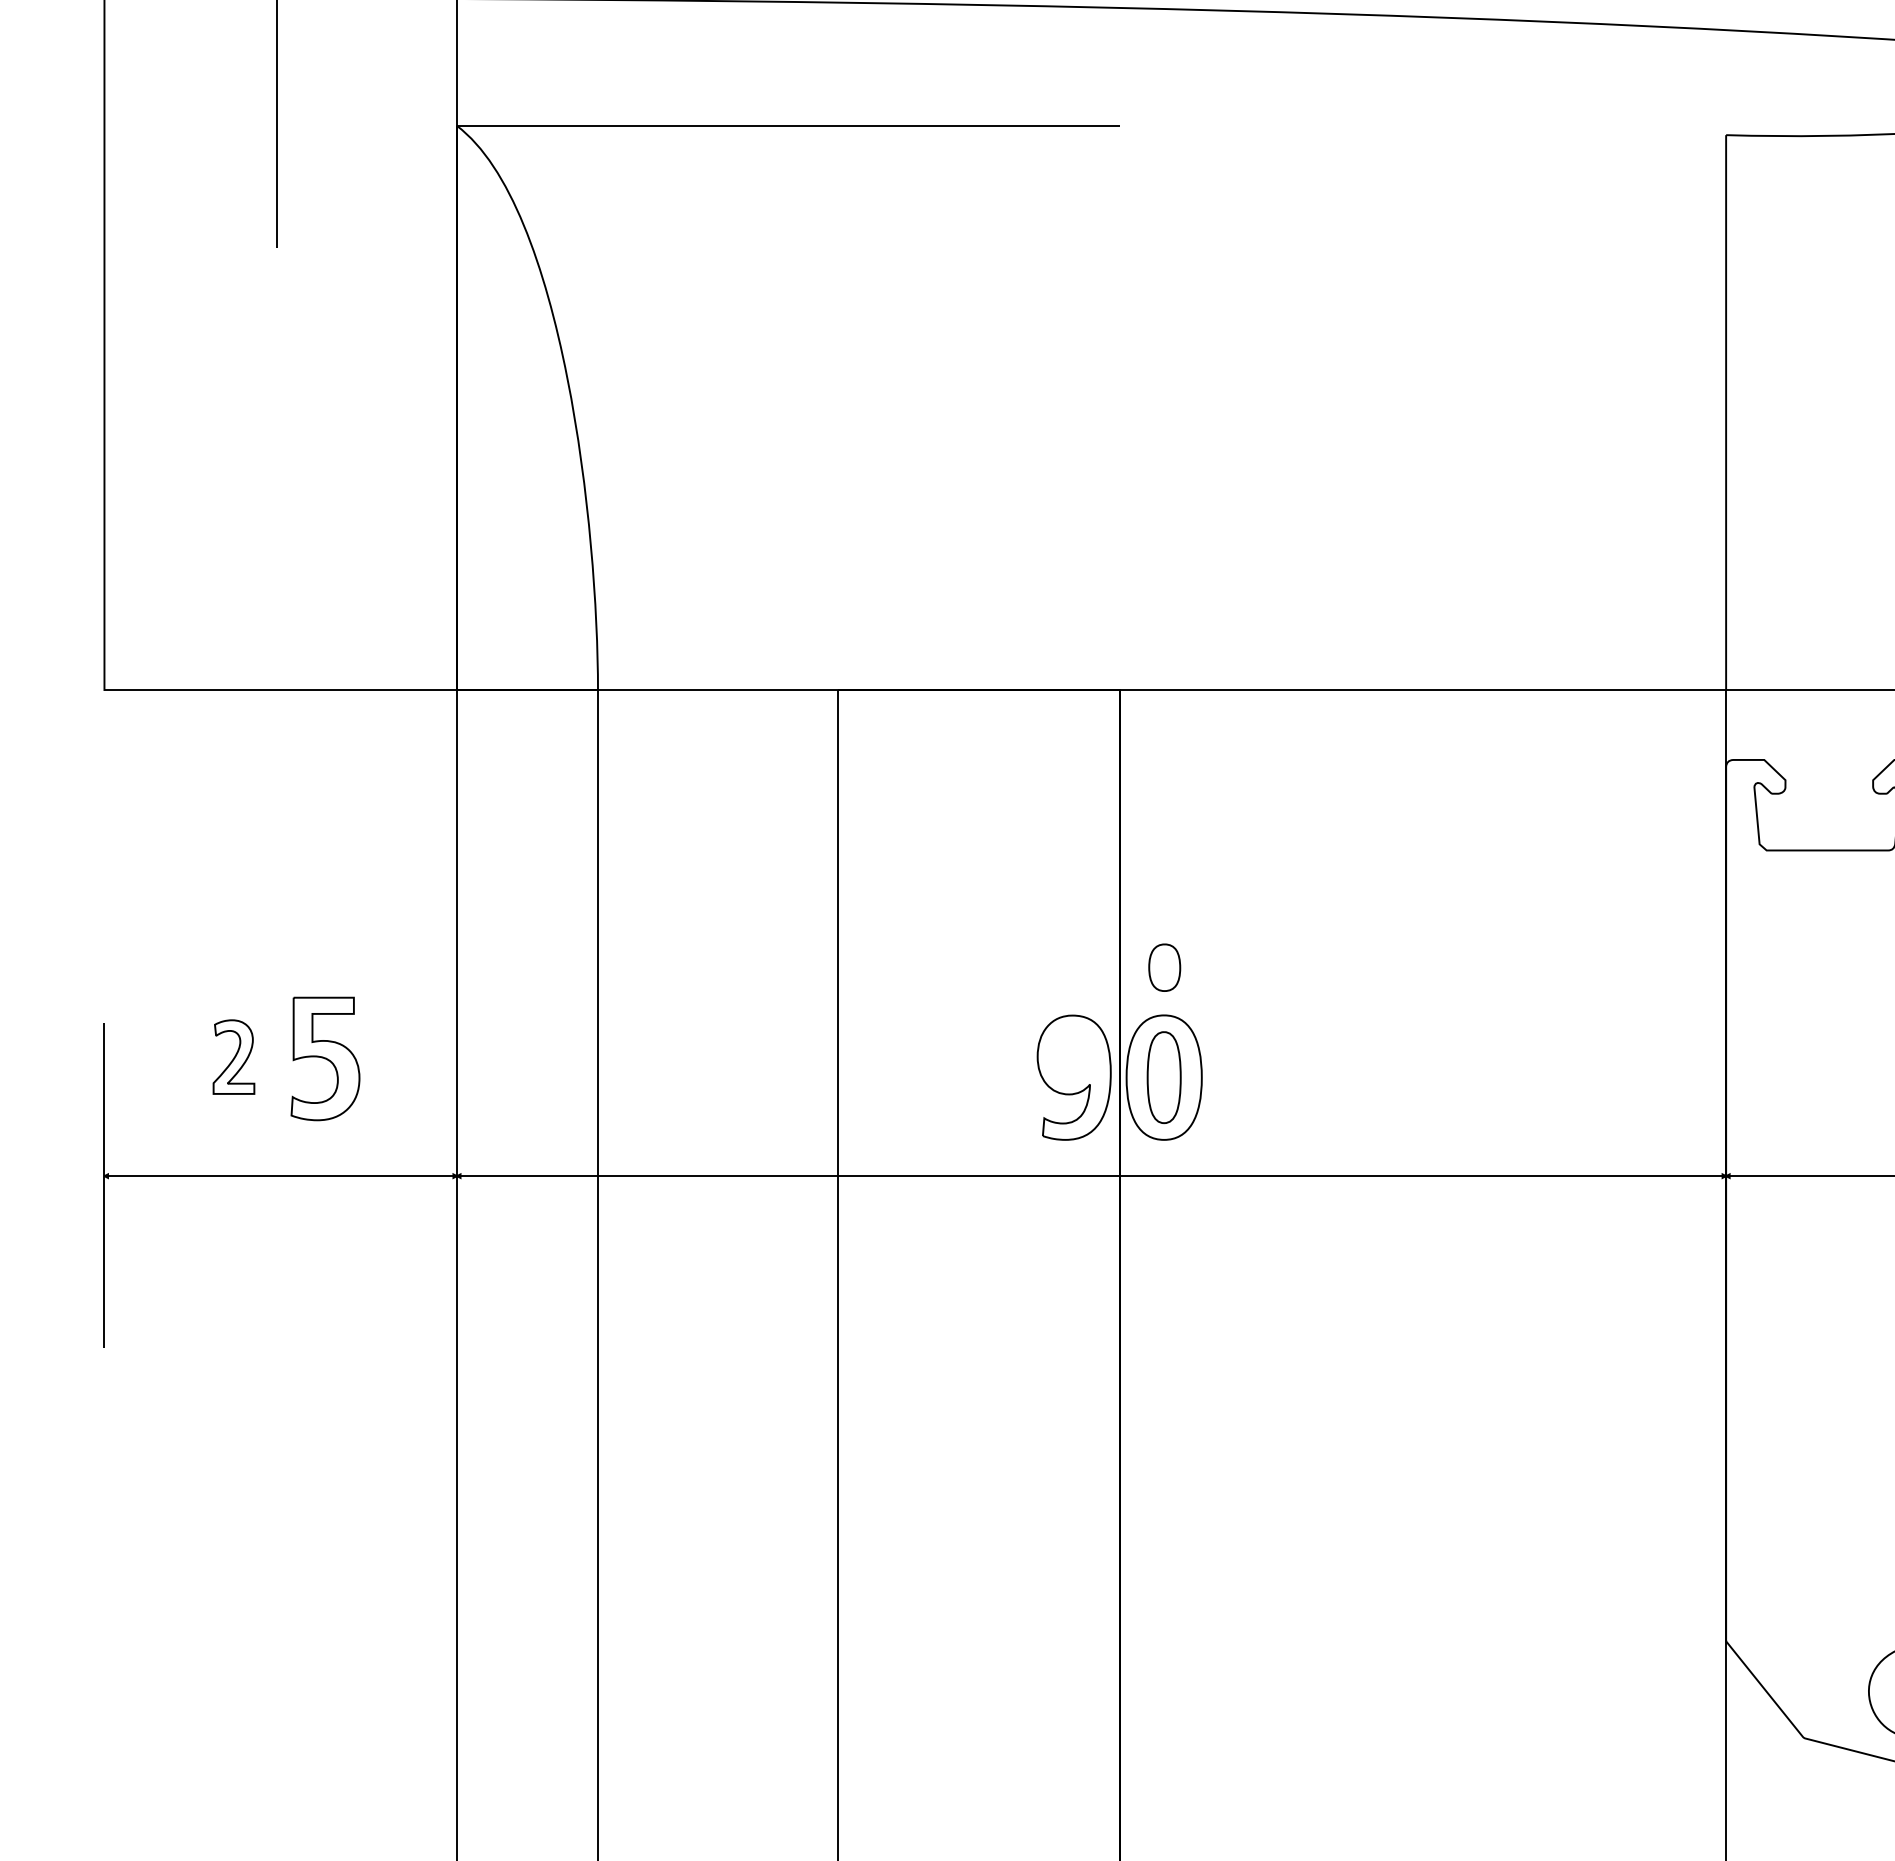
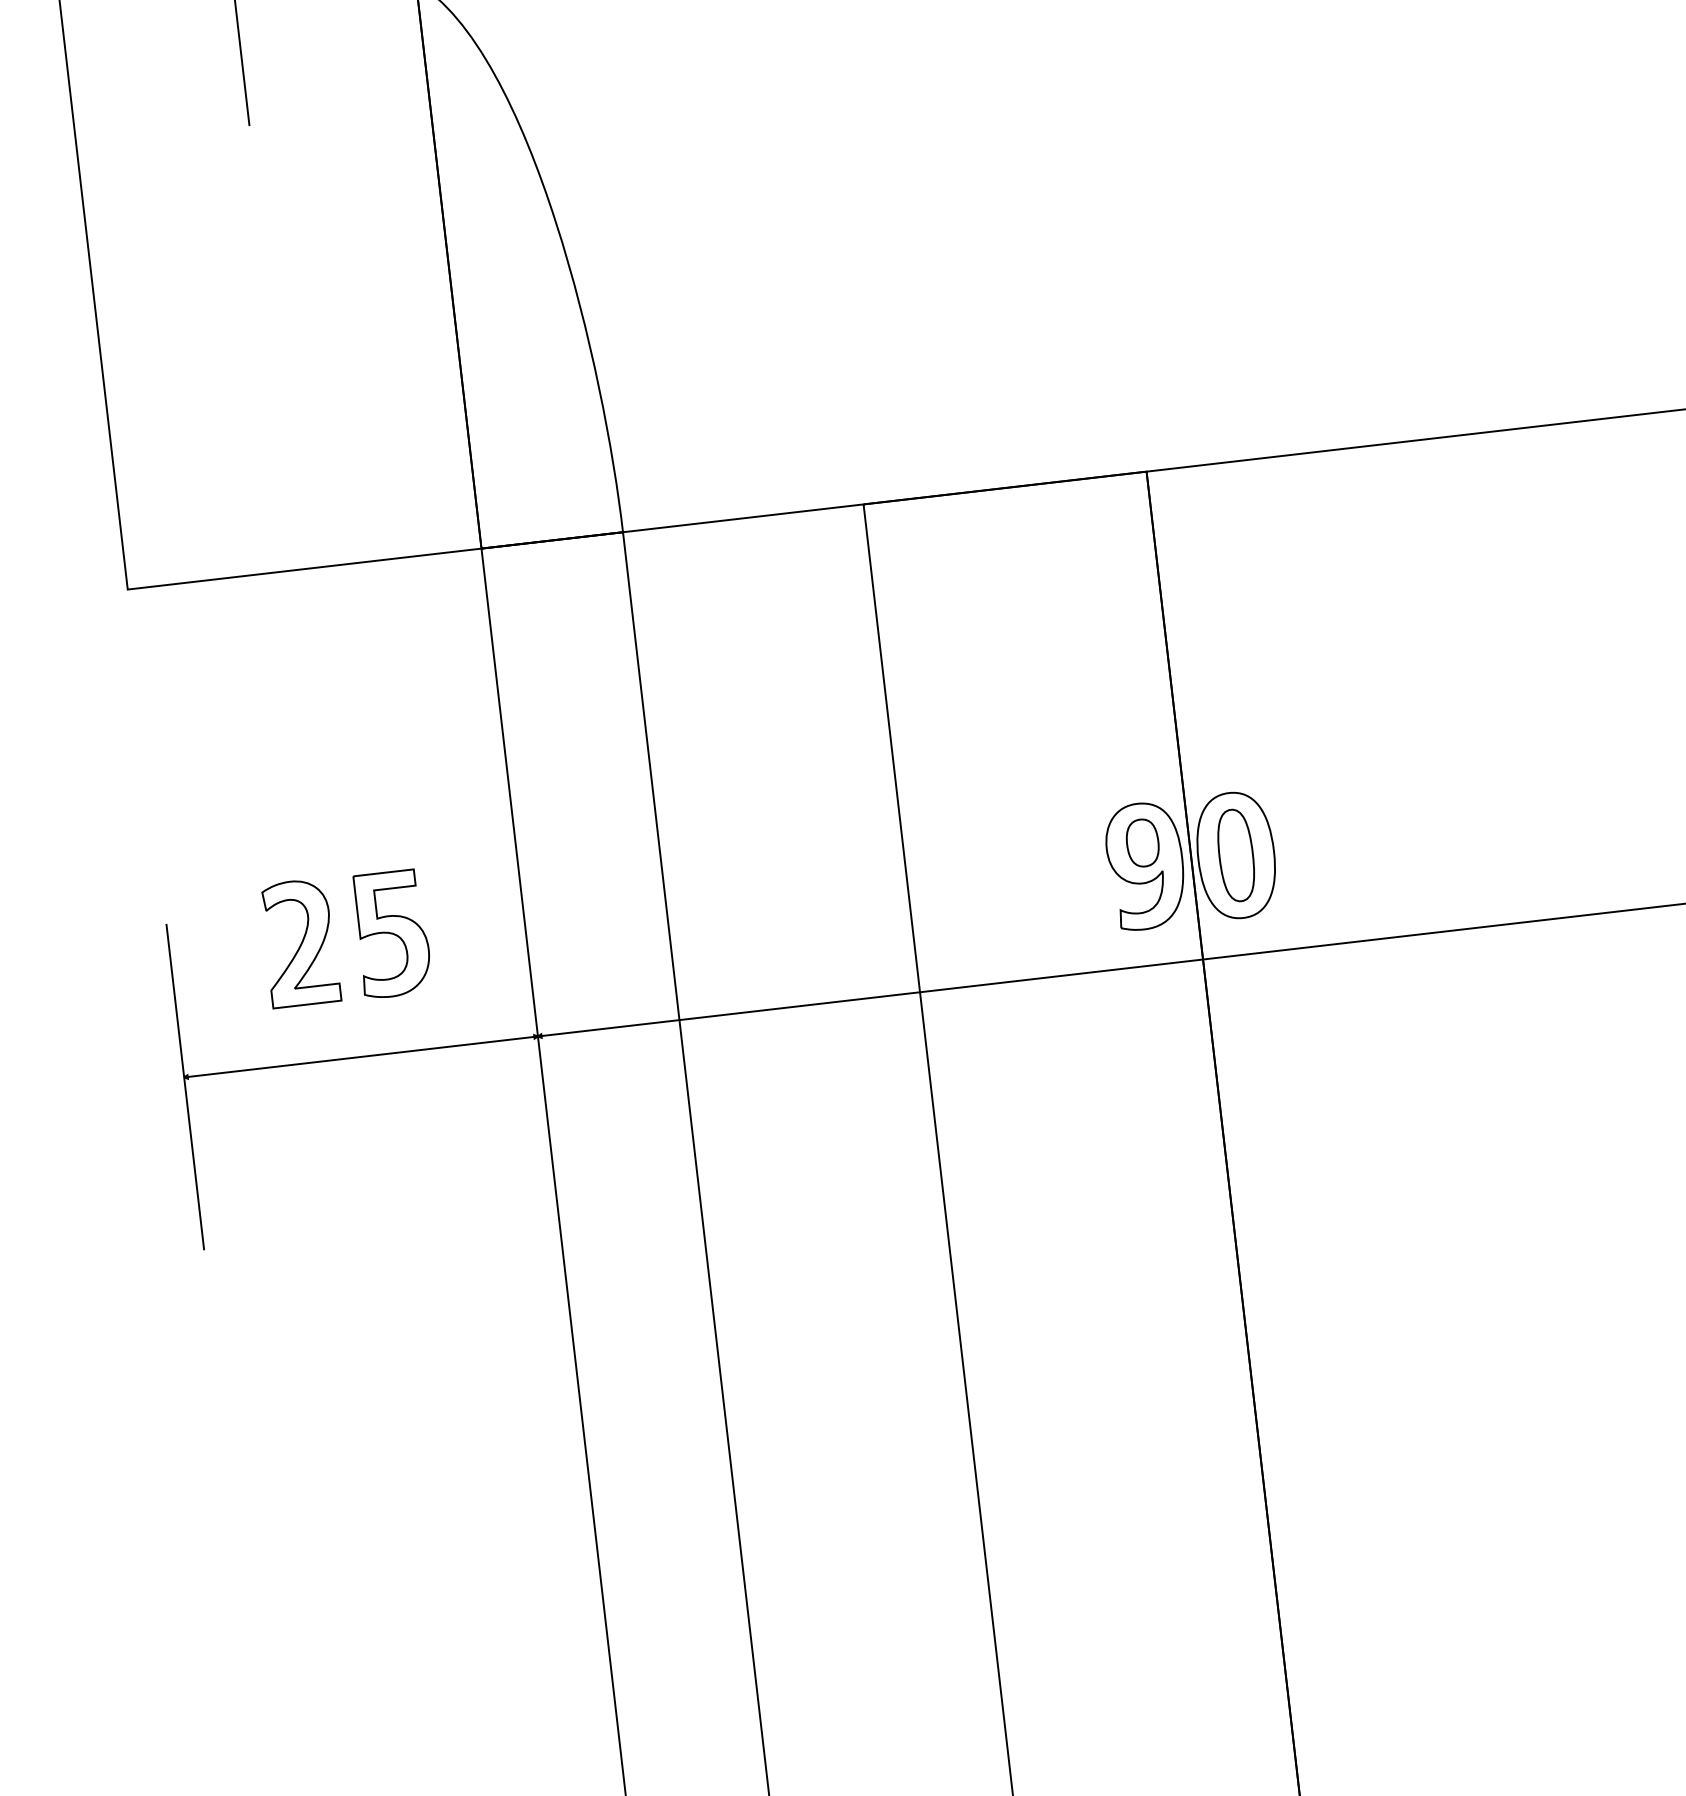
part: (1164, 967) -> (1142, 842), moved
part: (233, 1056) -> (299, 942), size x1.67

